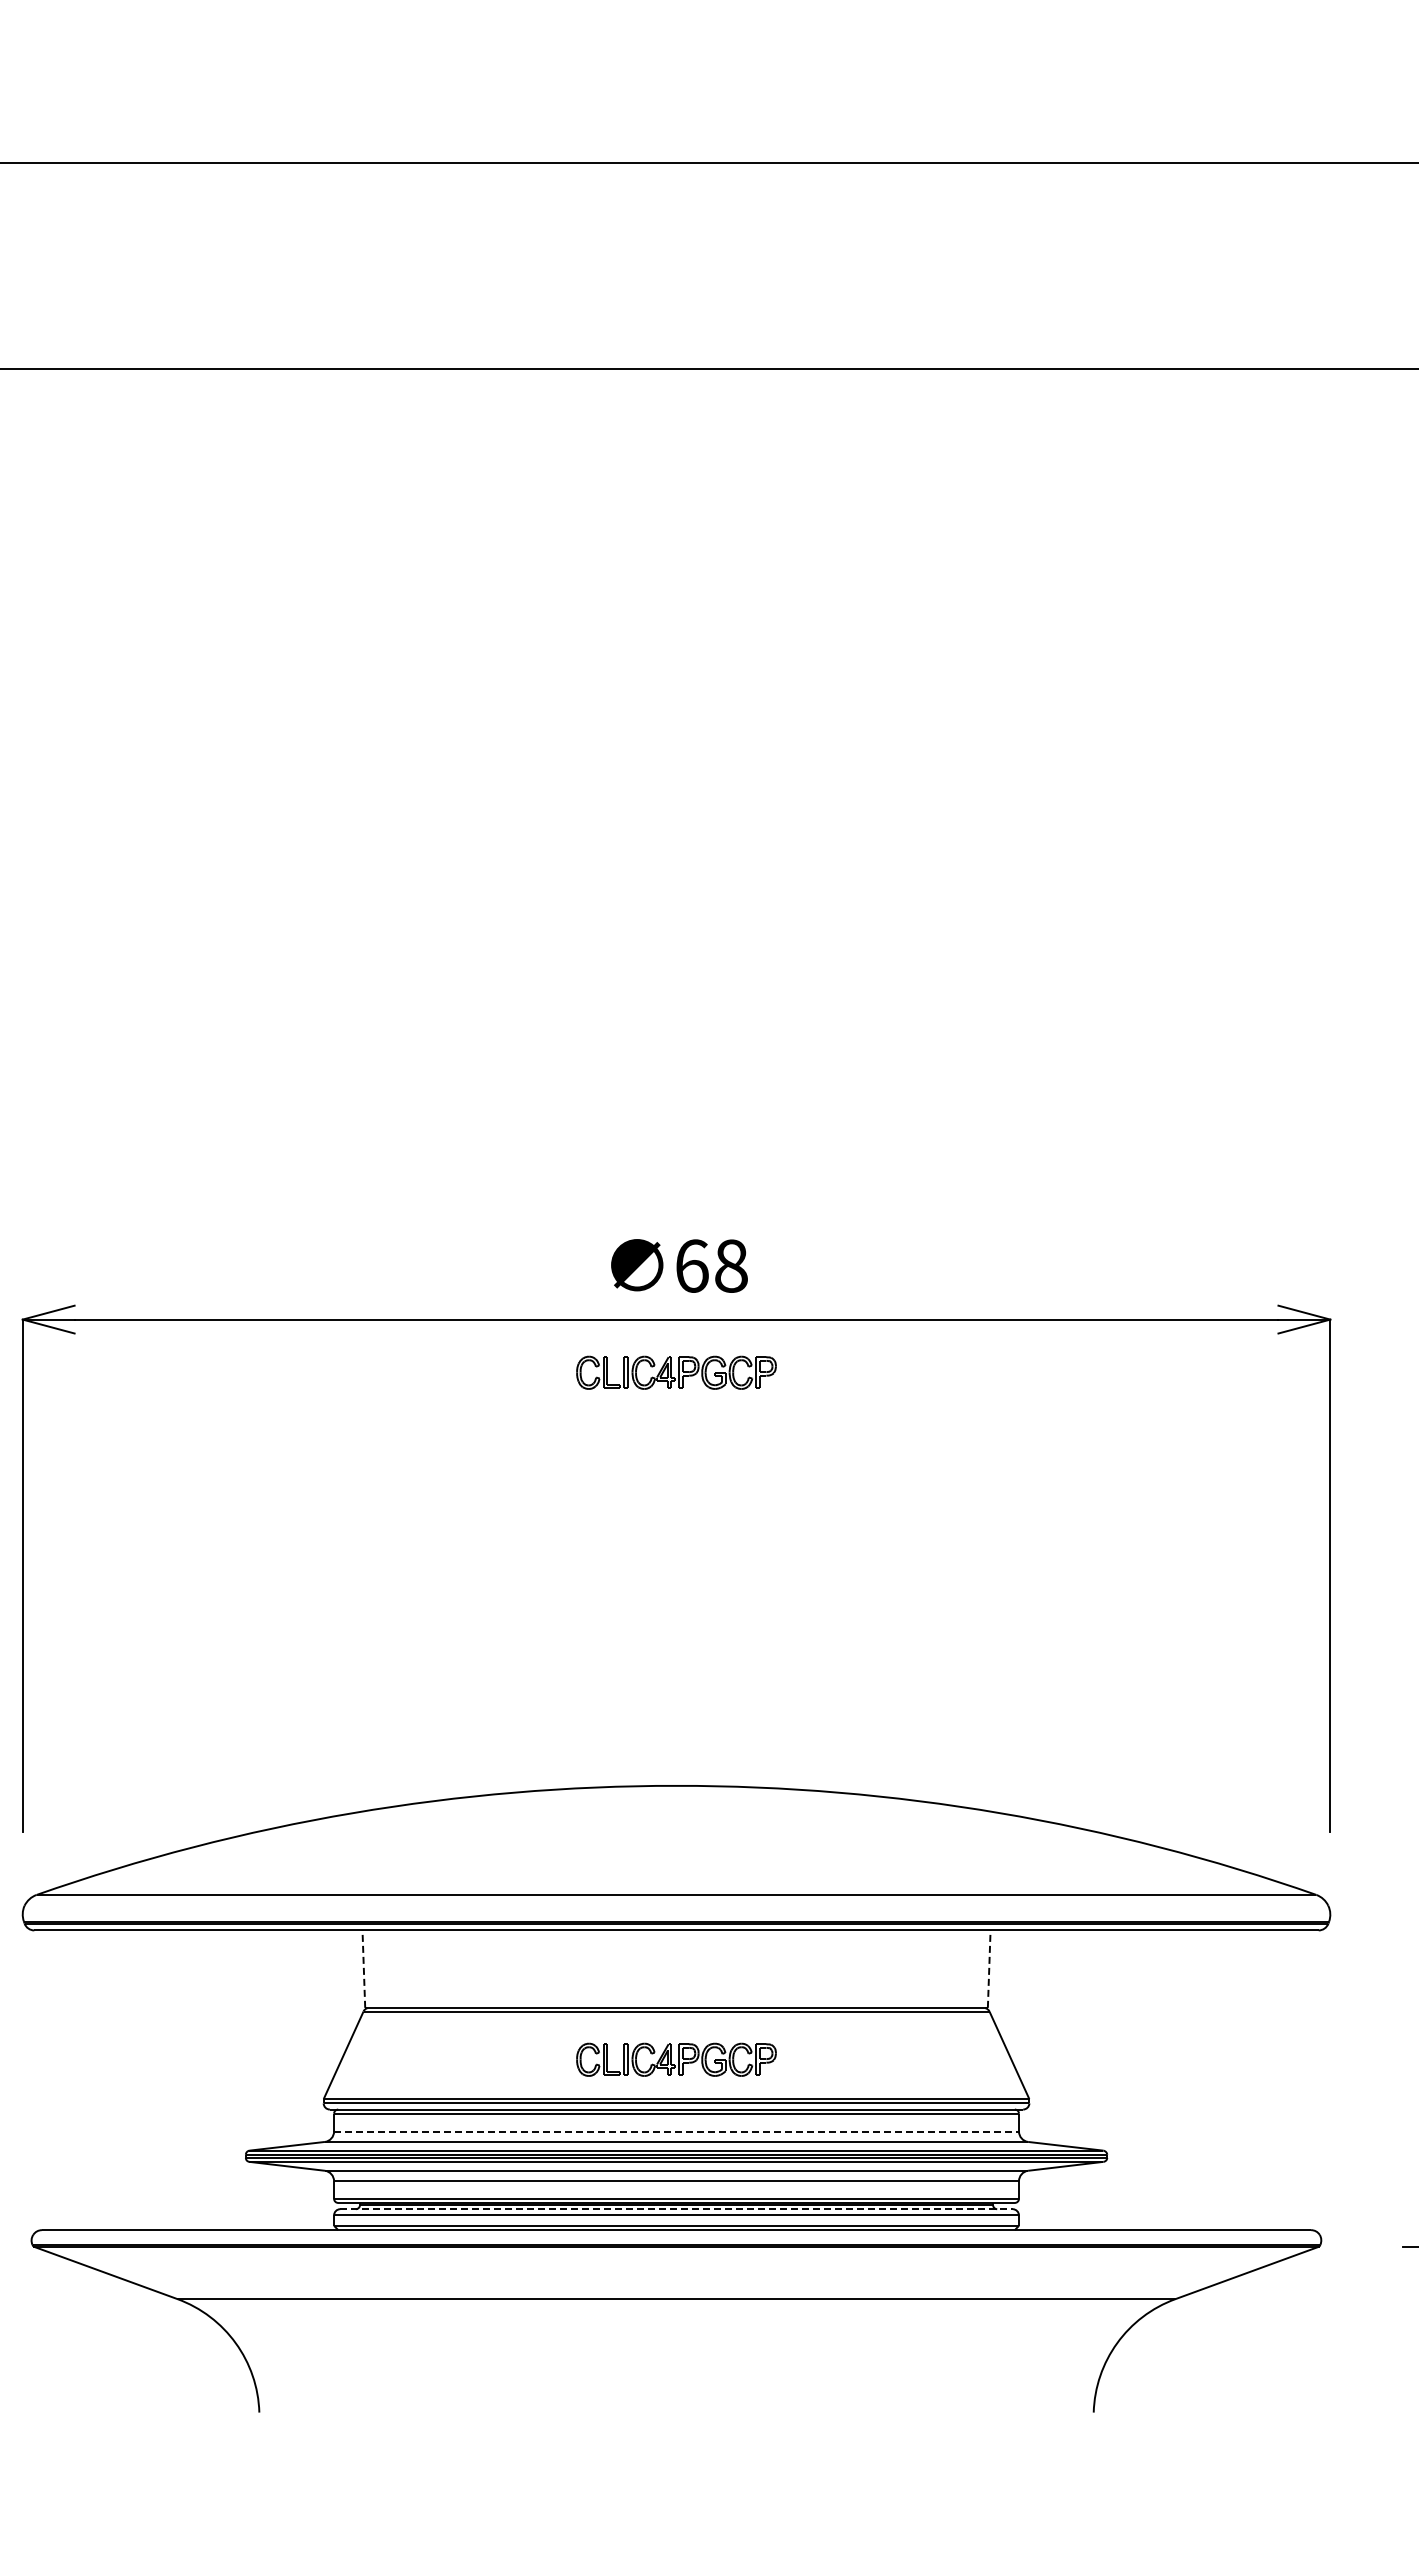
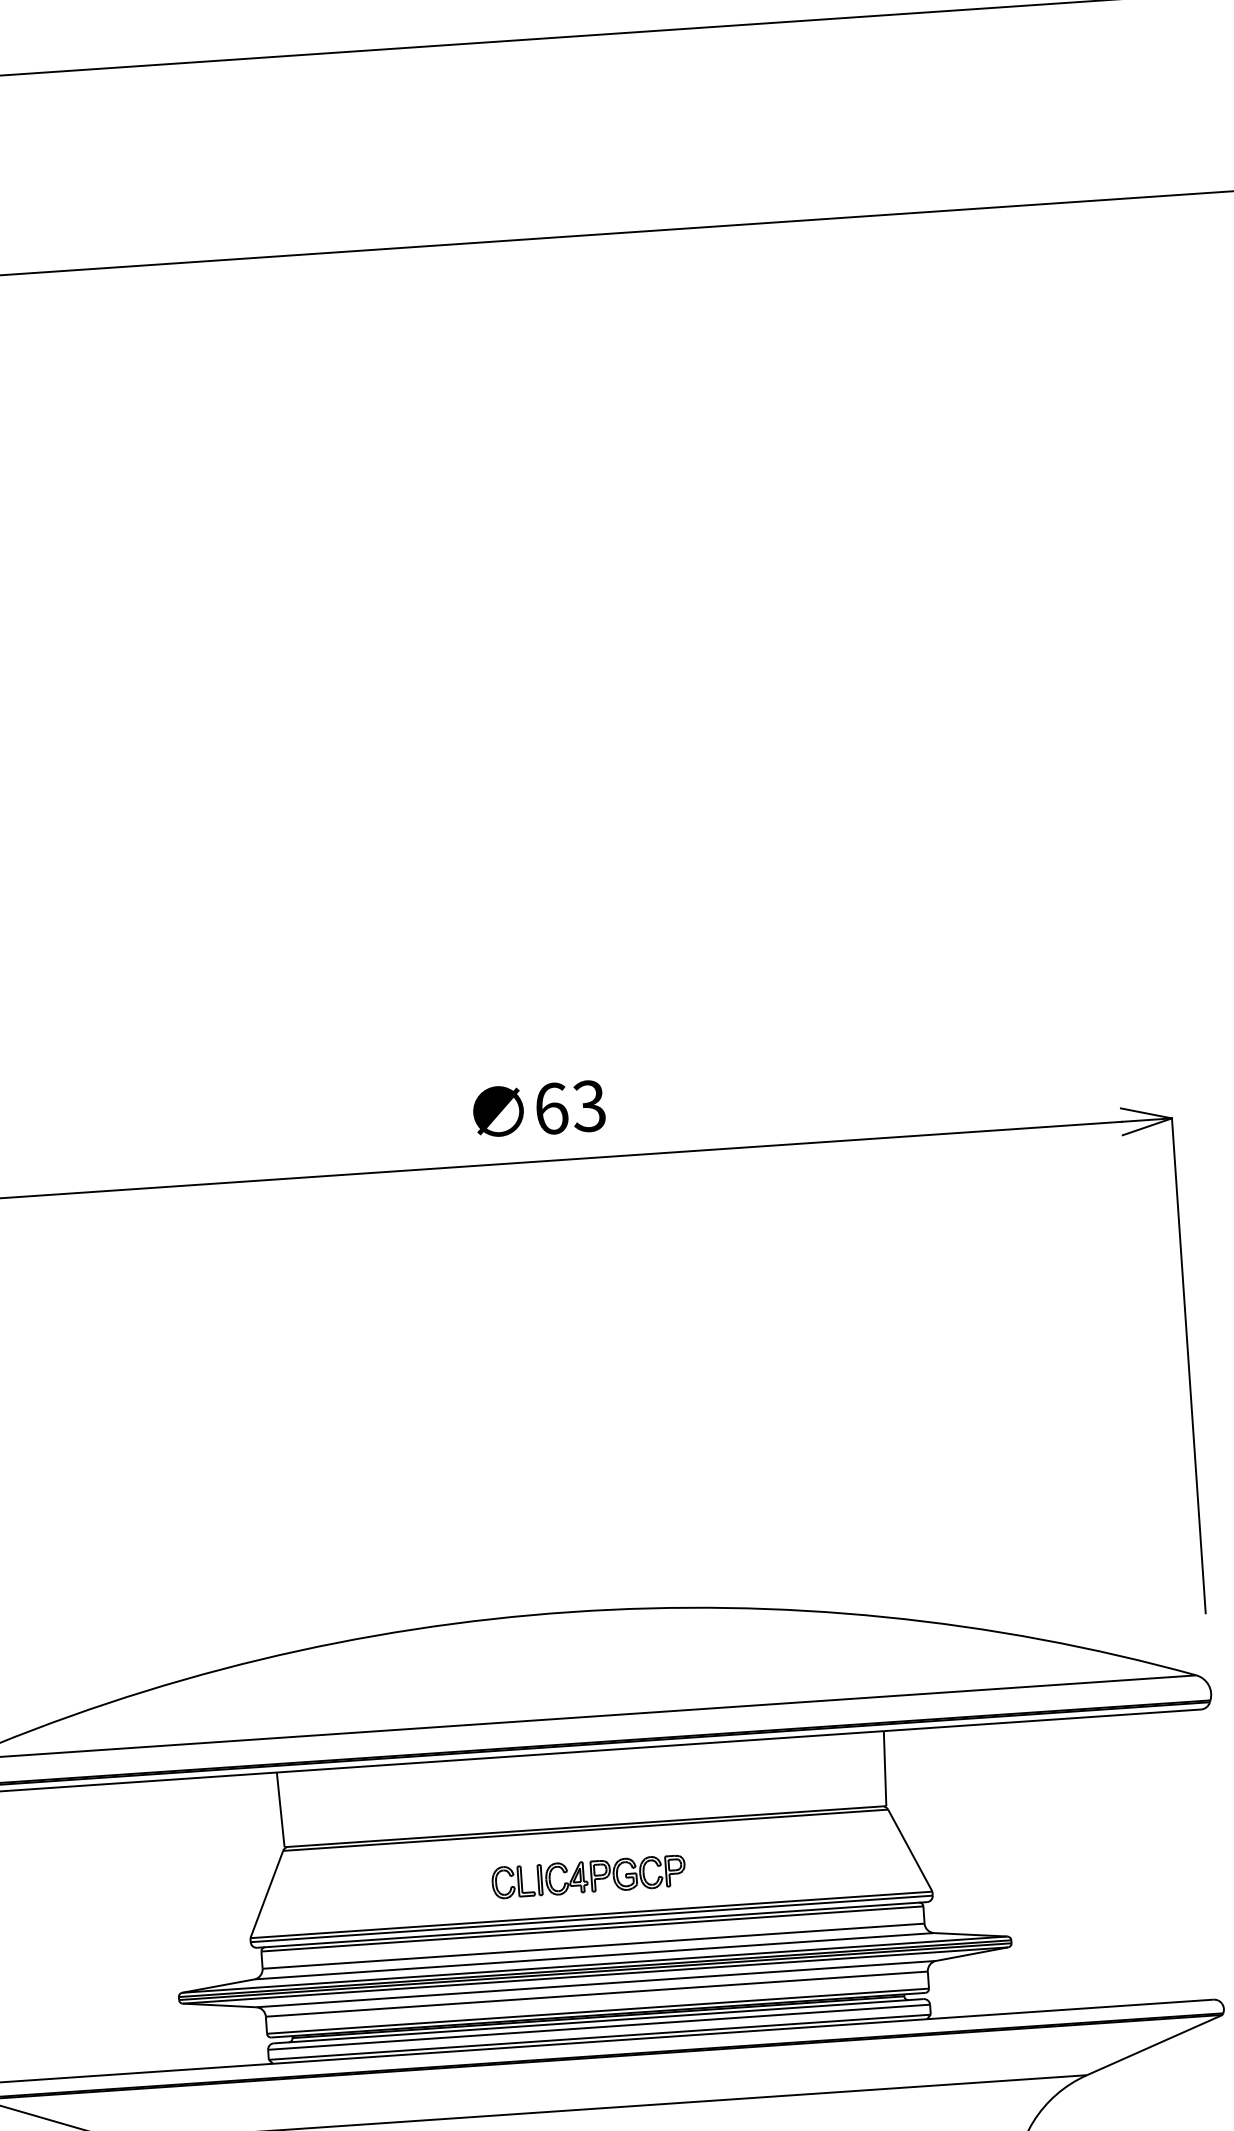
text: (730, 1265) -> (588, 1105), 68 -> 63
part: (676, 1372) -> (543, 1212), removed
line: (363, 1969) -> (280, 1810), dashed -> solid
line: (989, 1969) -> (885, 1768), dashed -> solid
line: (677, 2131) -> (594, 1946), dashed -> solid
line: (677, 2209) -> (599, 2021), dashed -> solid

